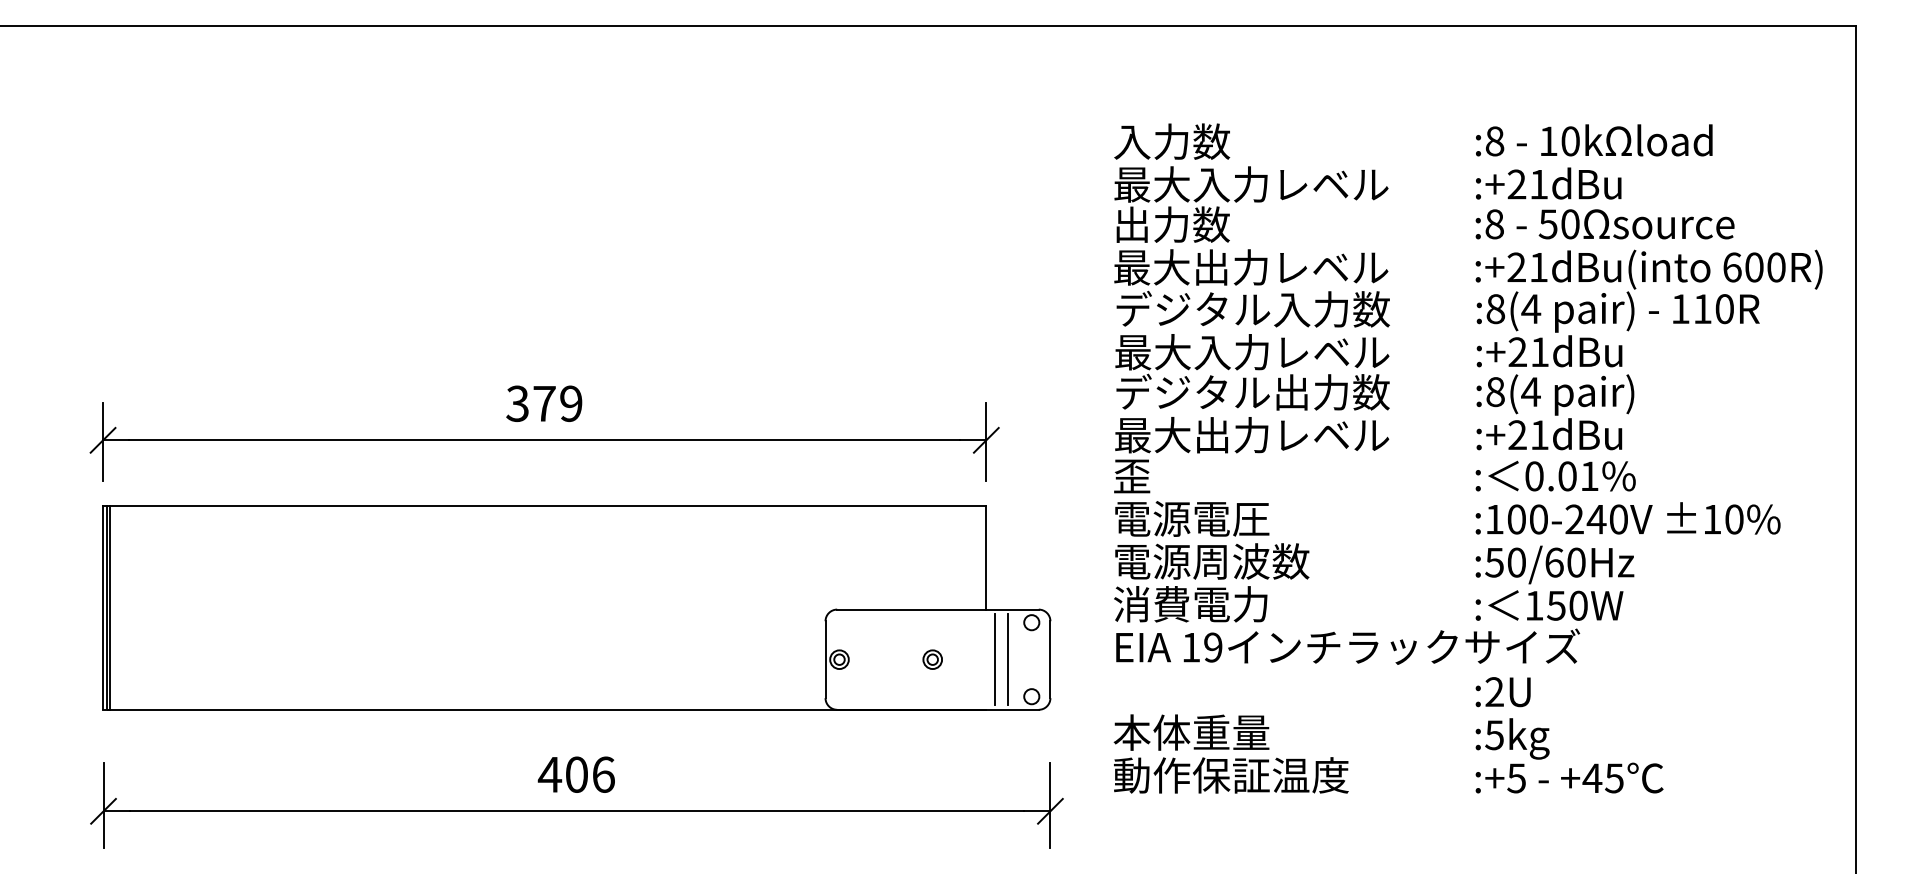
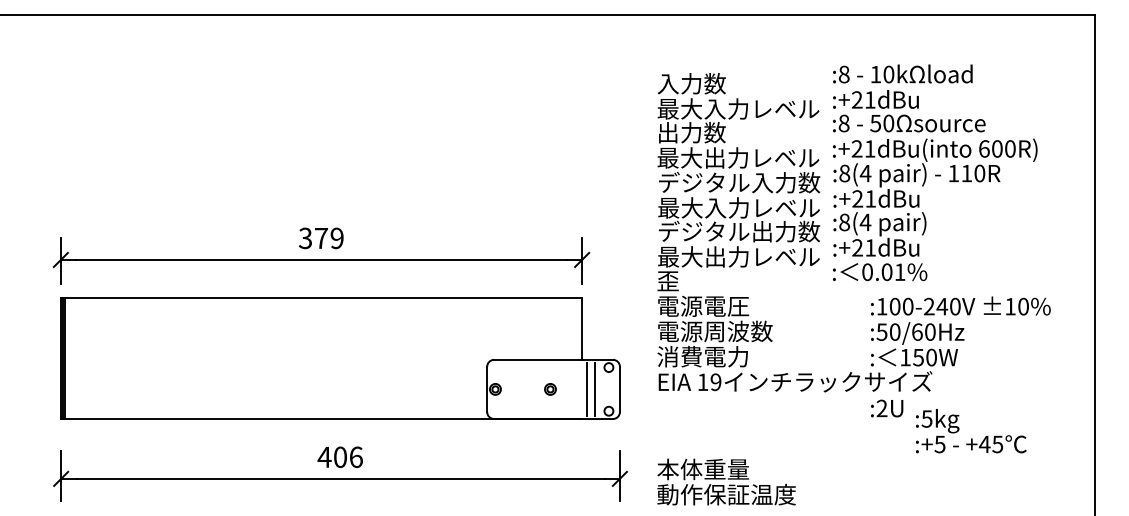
text: (1649, 307) -> (935, 172), moved
text: (1231, 753) -> (726, 481), moved
text: (1569, 756) -> (971, 431), moved

